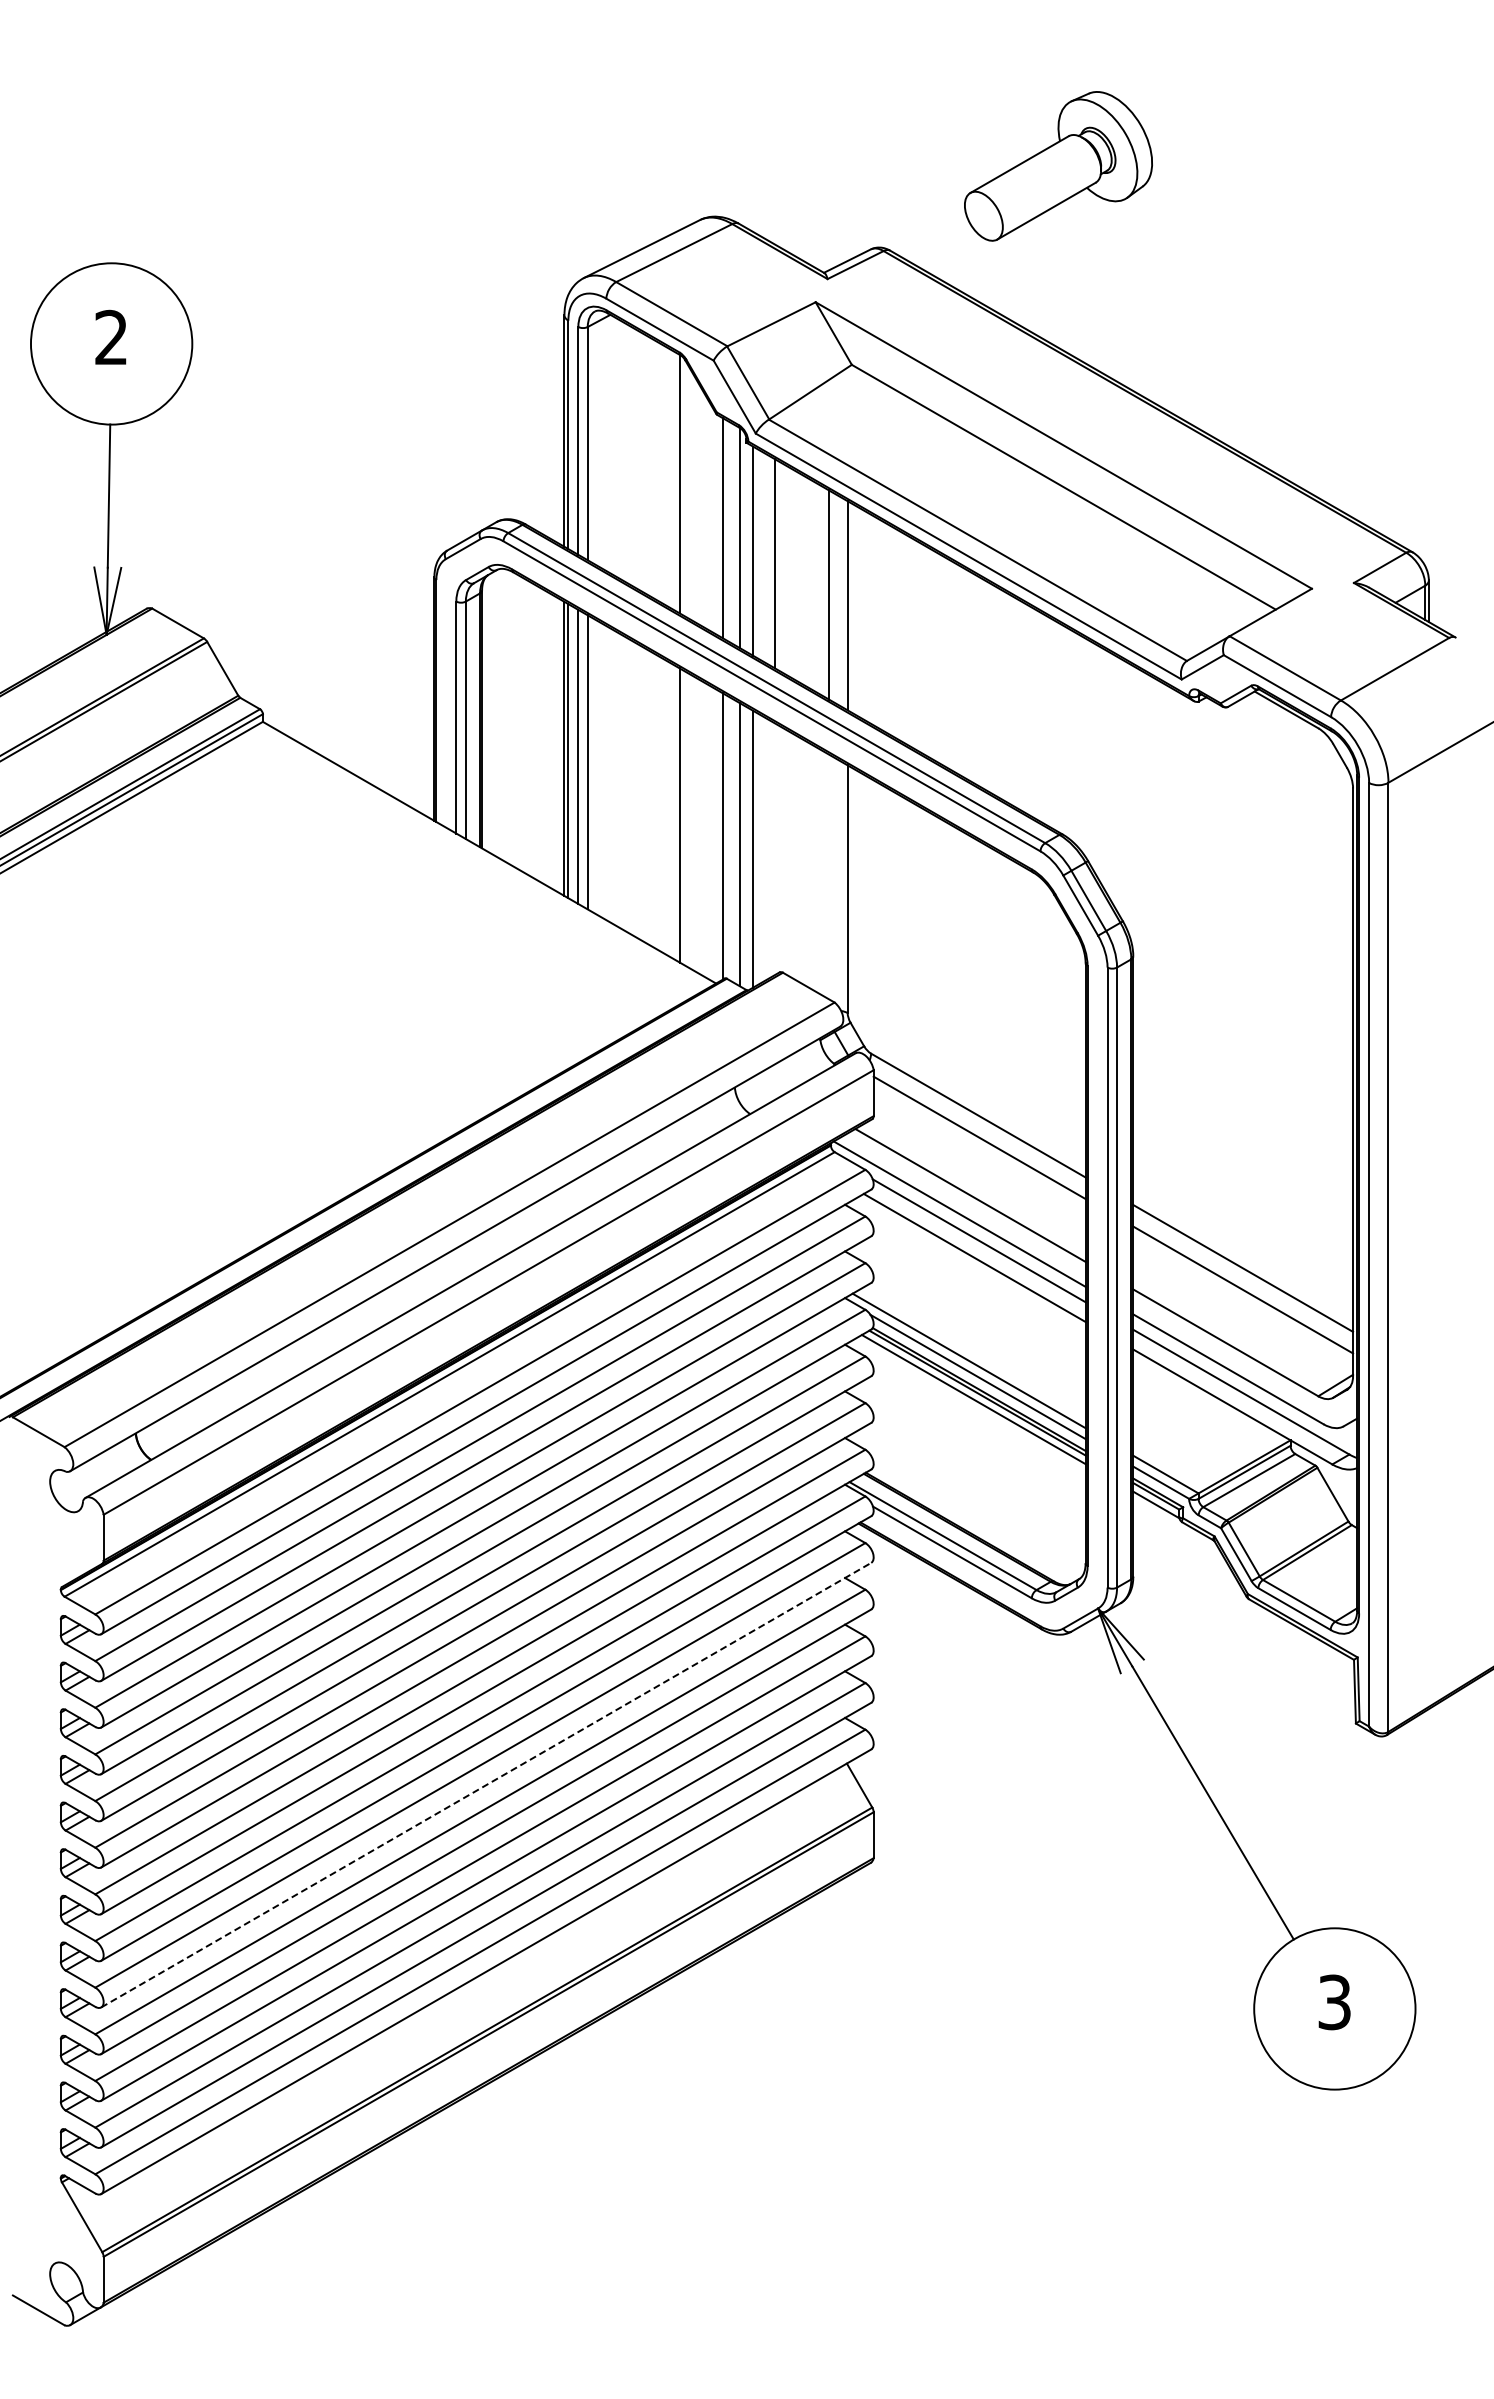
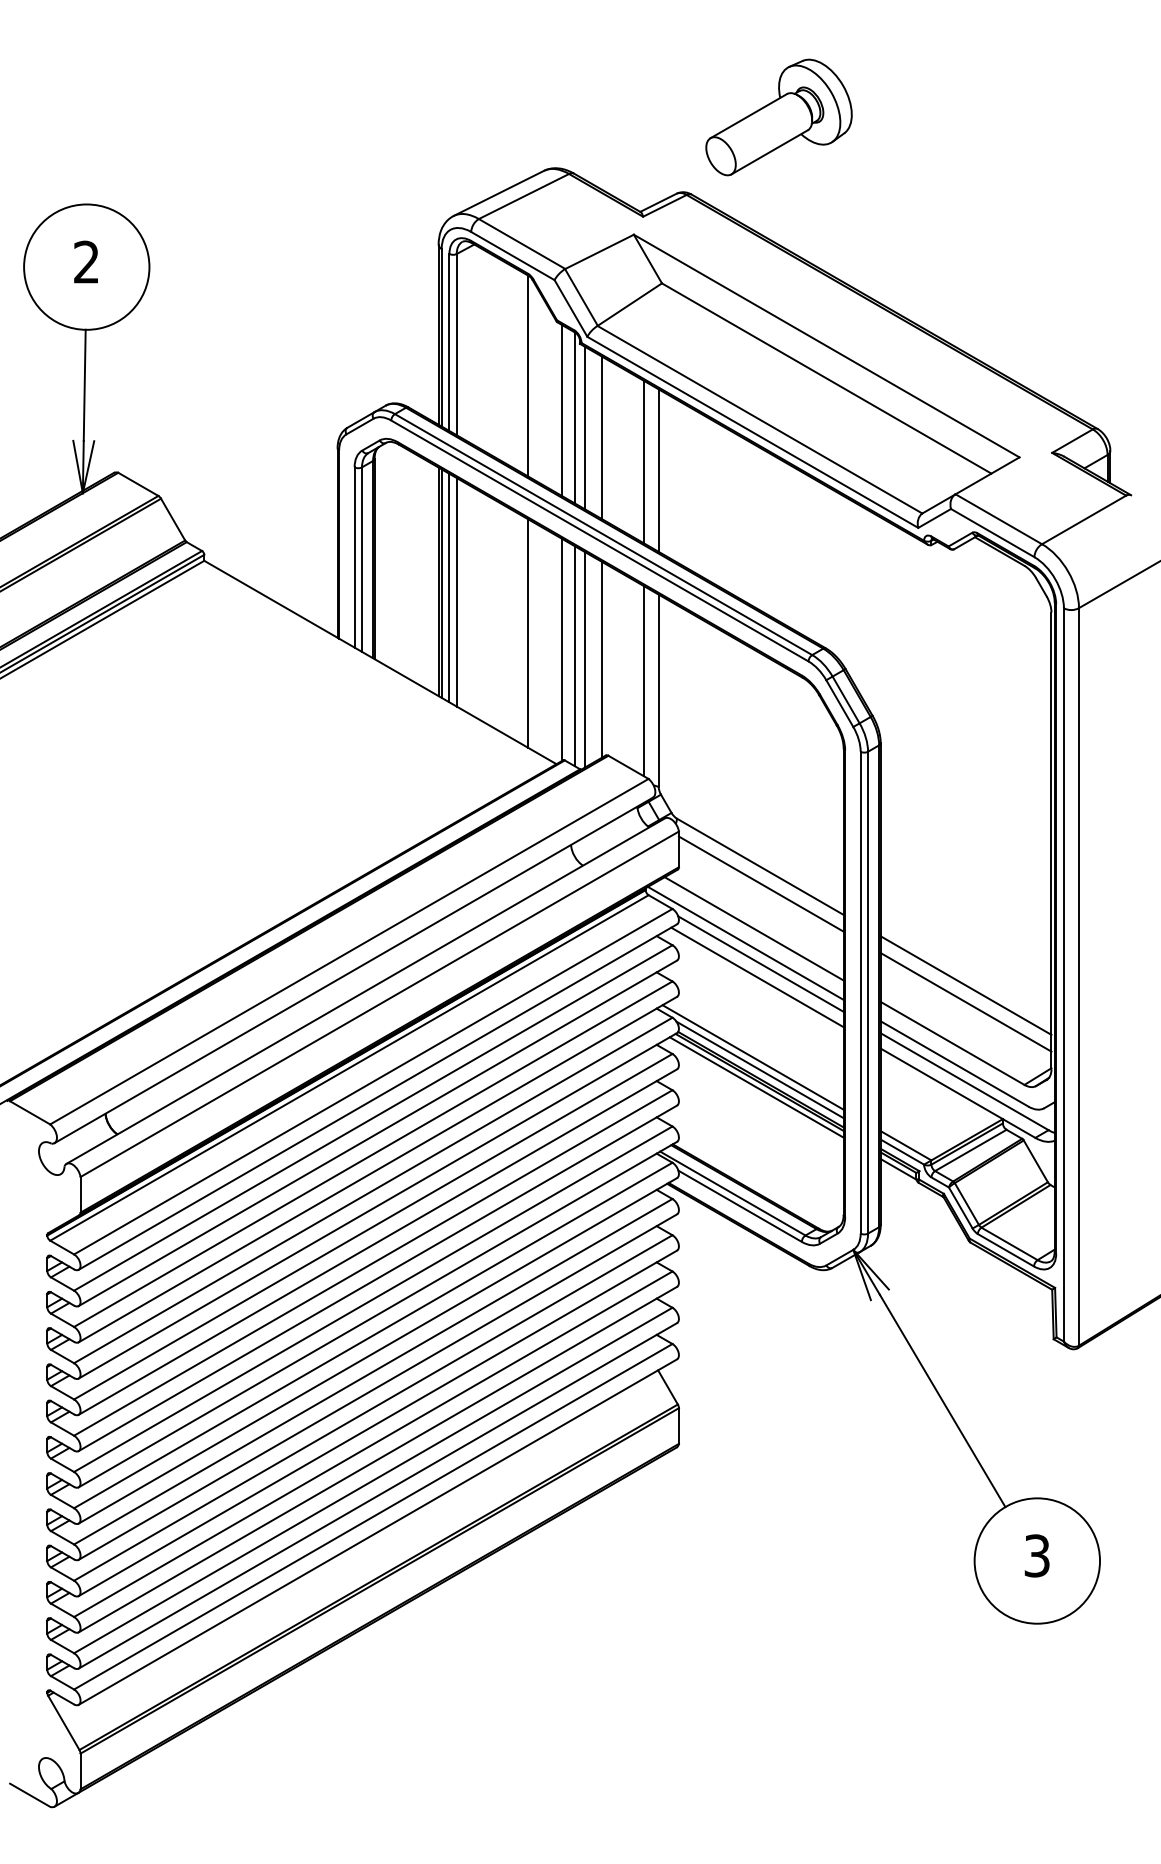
part: (1058, 166) -> (779, 117), moved
line: (774, 849) -> (601, 660), added
line: (829, 876) -> (644, 680), added
line: (486, 1785) -> (378, 1387), dashed -> solid

